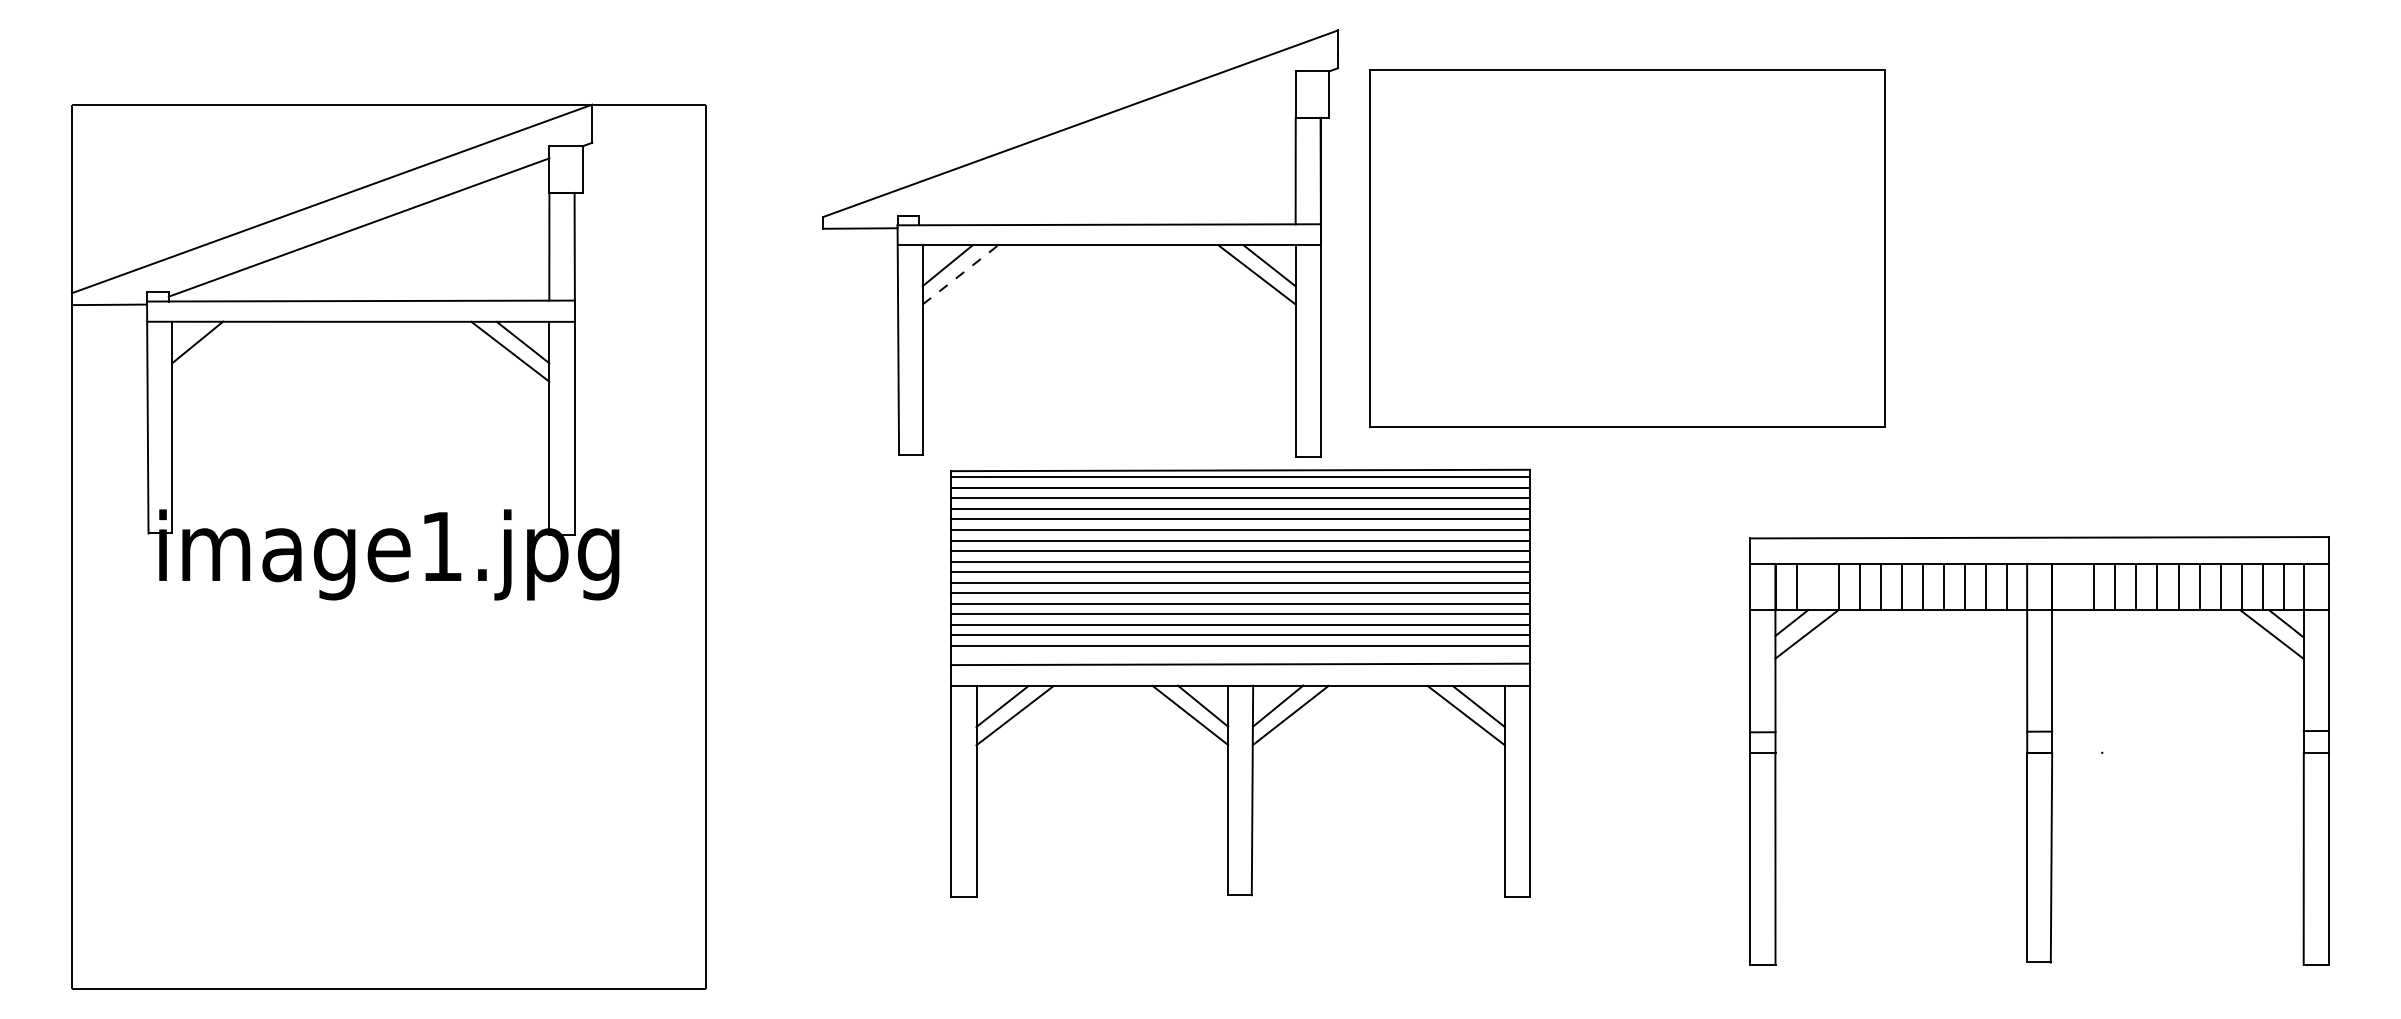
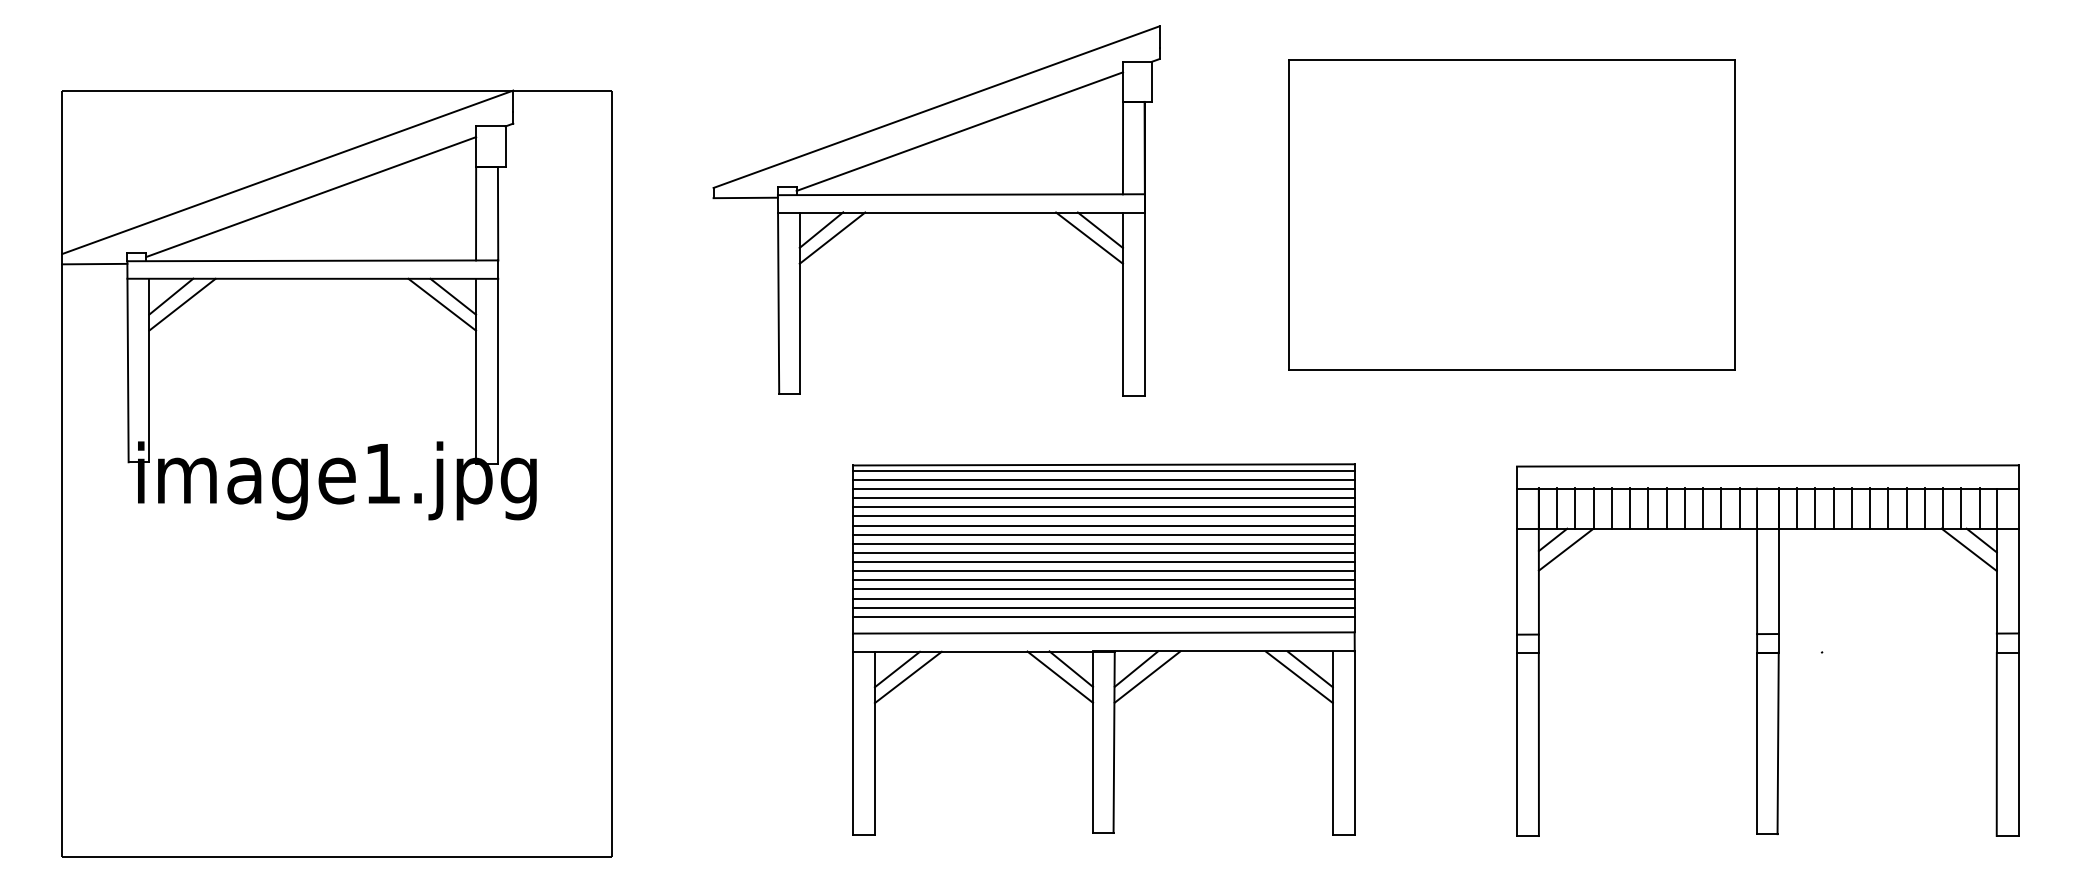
line: (1107, 151) -> (959, 131), added
part: (1627, 248) -> (1512, 215), moved
line: (960, 274) -> (832, 237), dashed -> solid
line: (210, 351) -> (182, 304), added
line: (1817, 586) -> (1575, 508), added
line: (2073, 586) -> (1797, 508), added
part: (1240, 682) -> (1103, 648), moved

